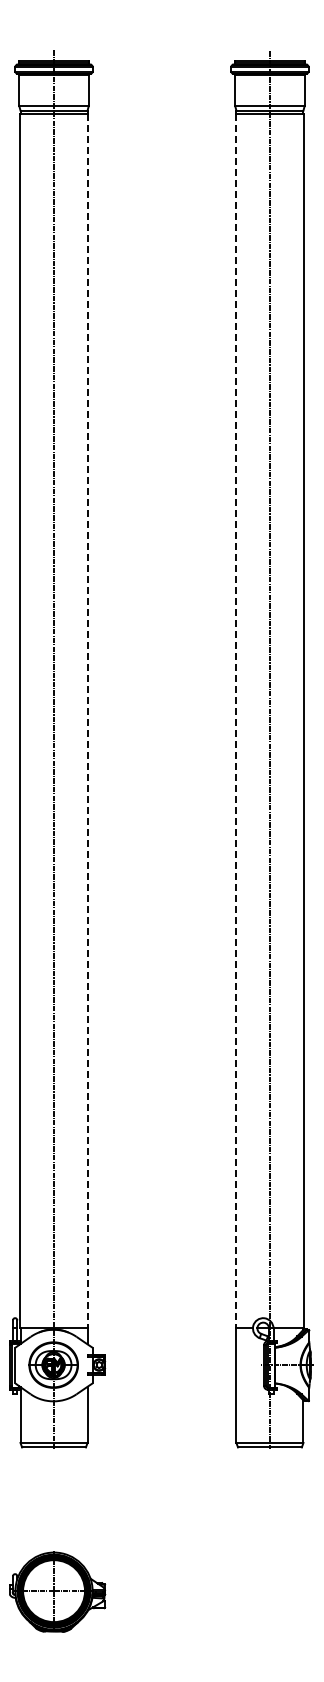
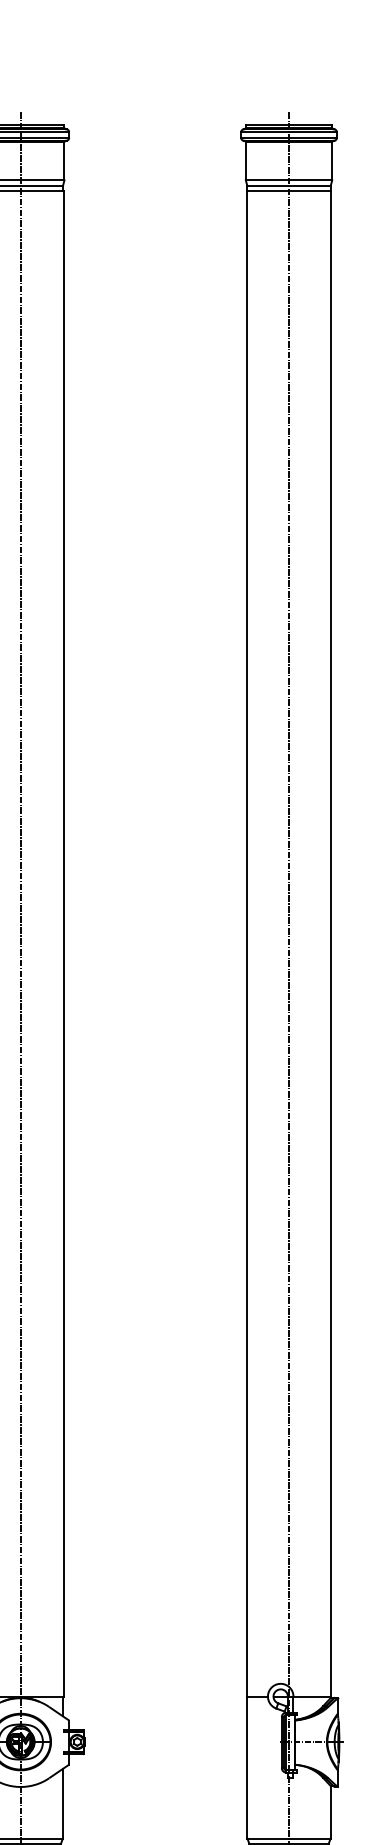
line: (88, 721) -> (64, 943), dashed -> solid
line: (235, 721) -> (246, 943), dashed -> solid

